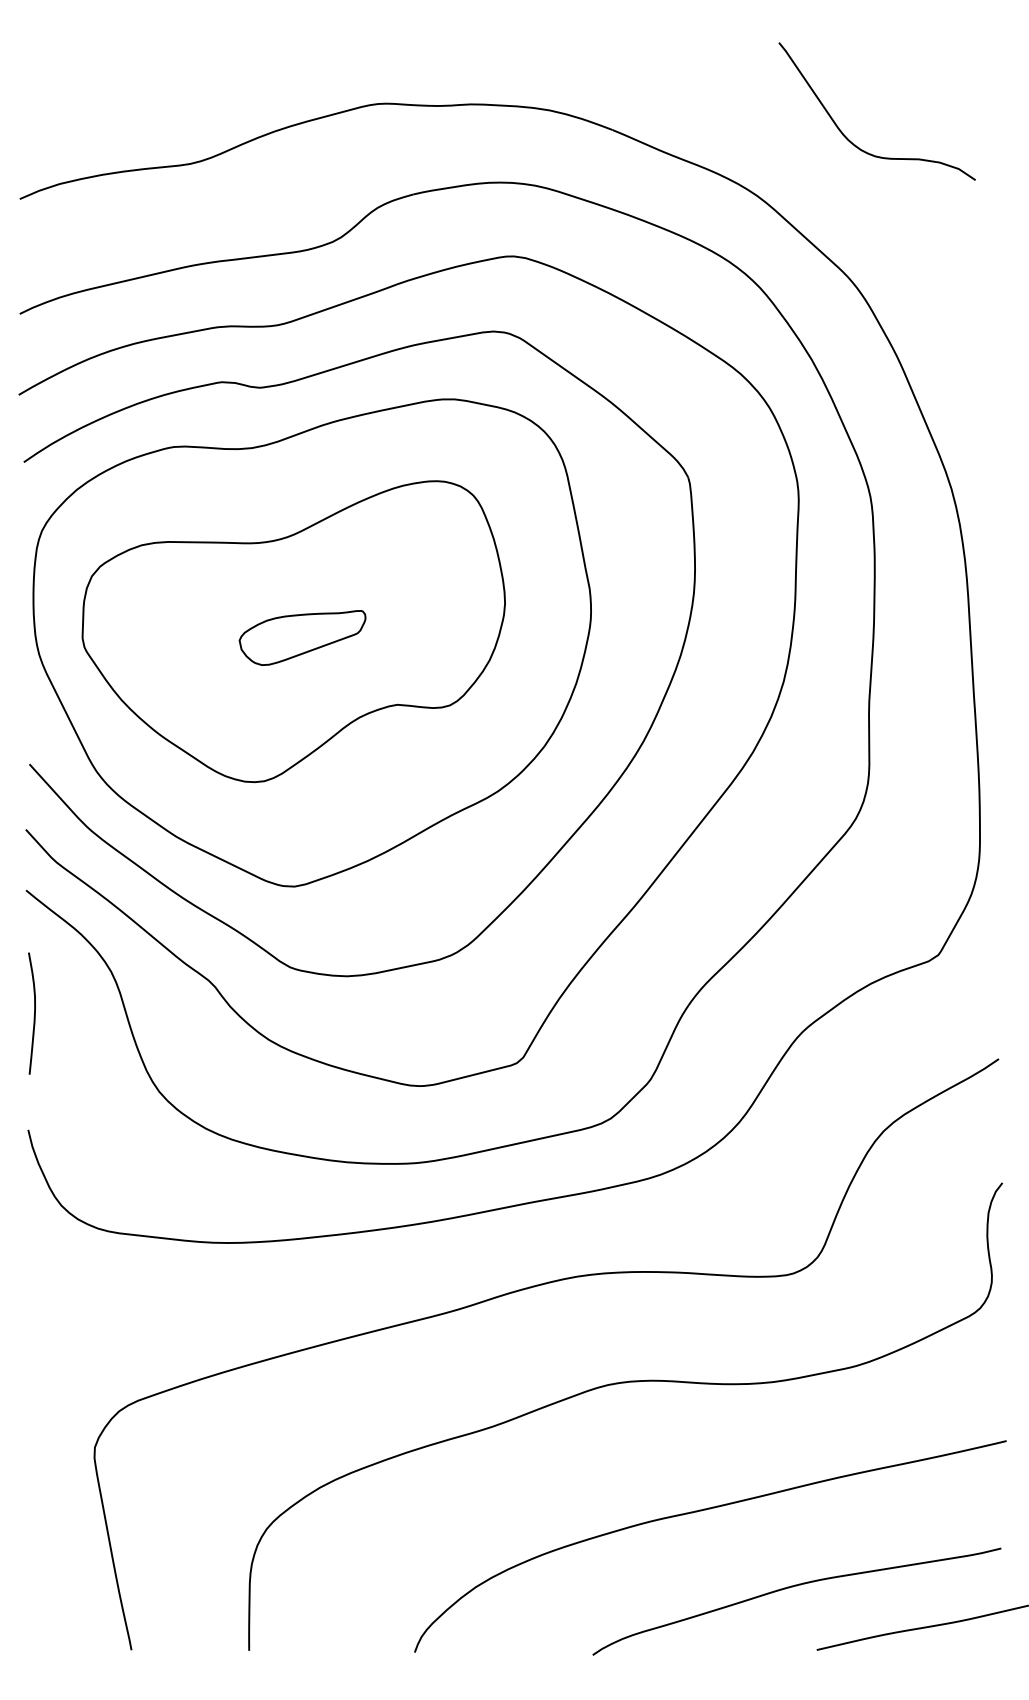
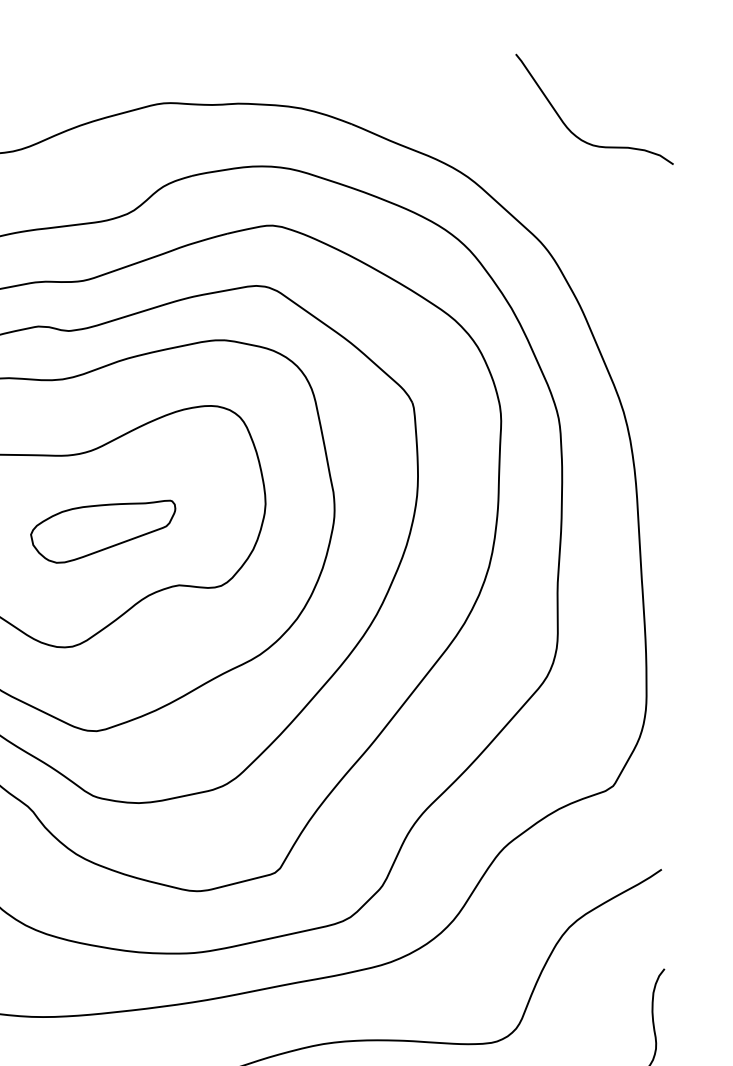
curve: (848, 138) -> (571, 131), moved
part: (302, 637) -> (103, 531), size x1.43

